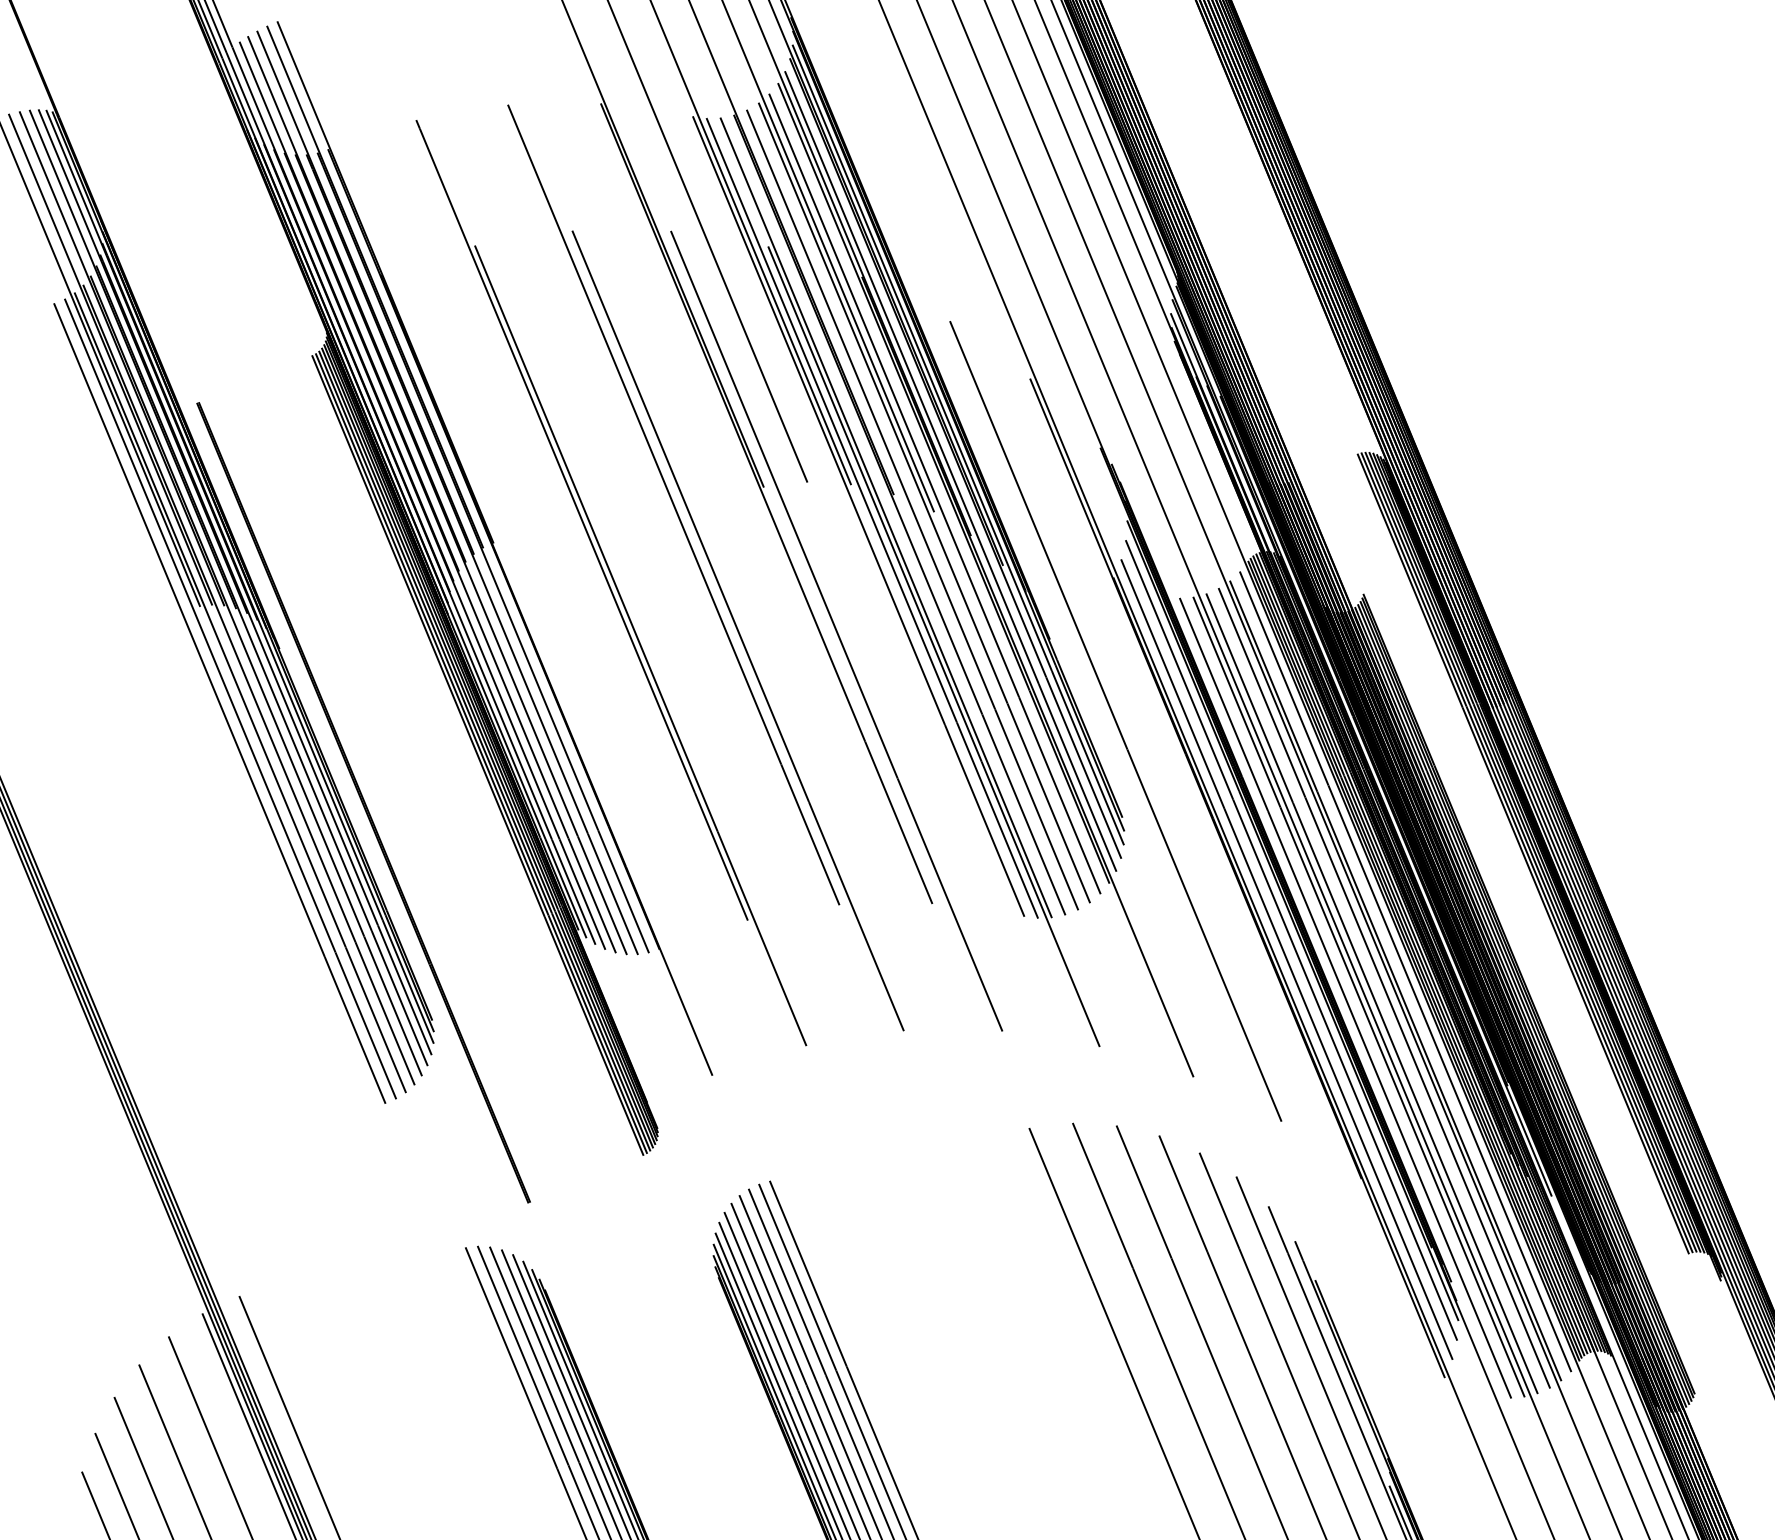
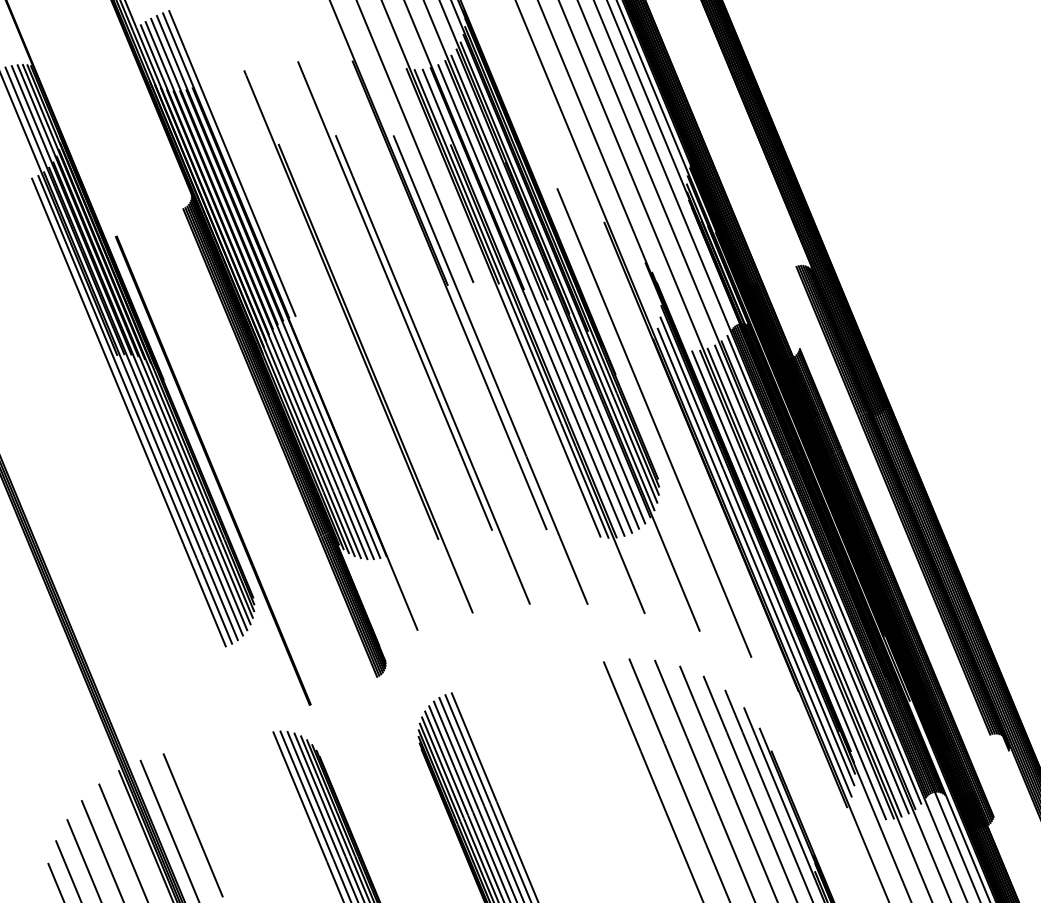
line: (394, 278) -> (231, 163), added
line: (329, 1407) -> (193, 825), added

